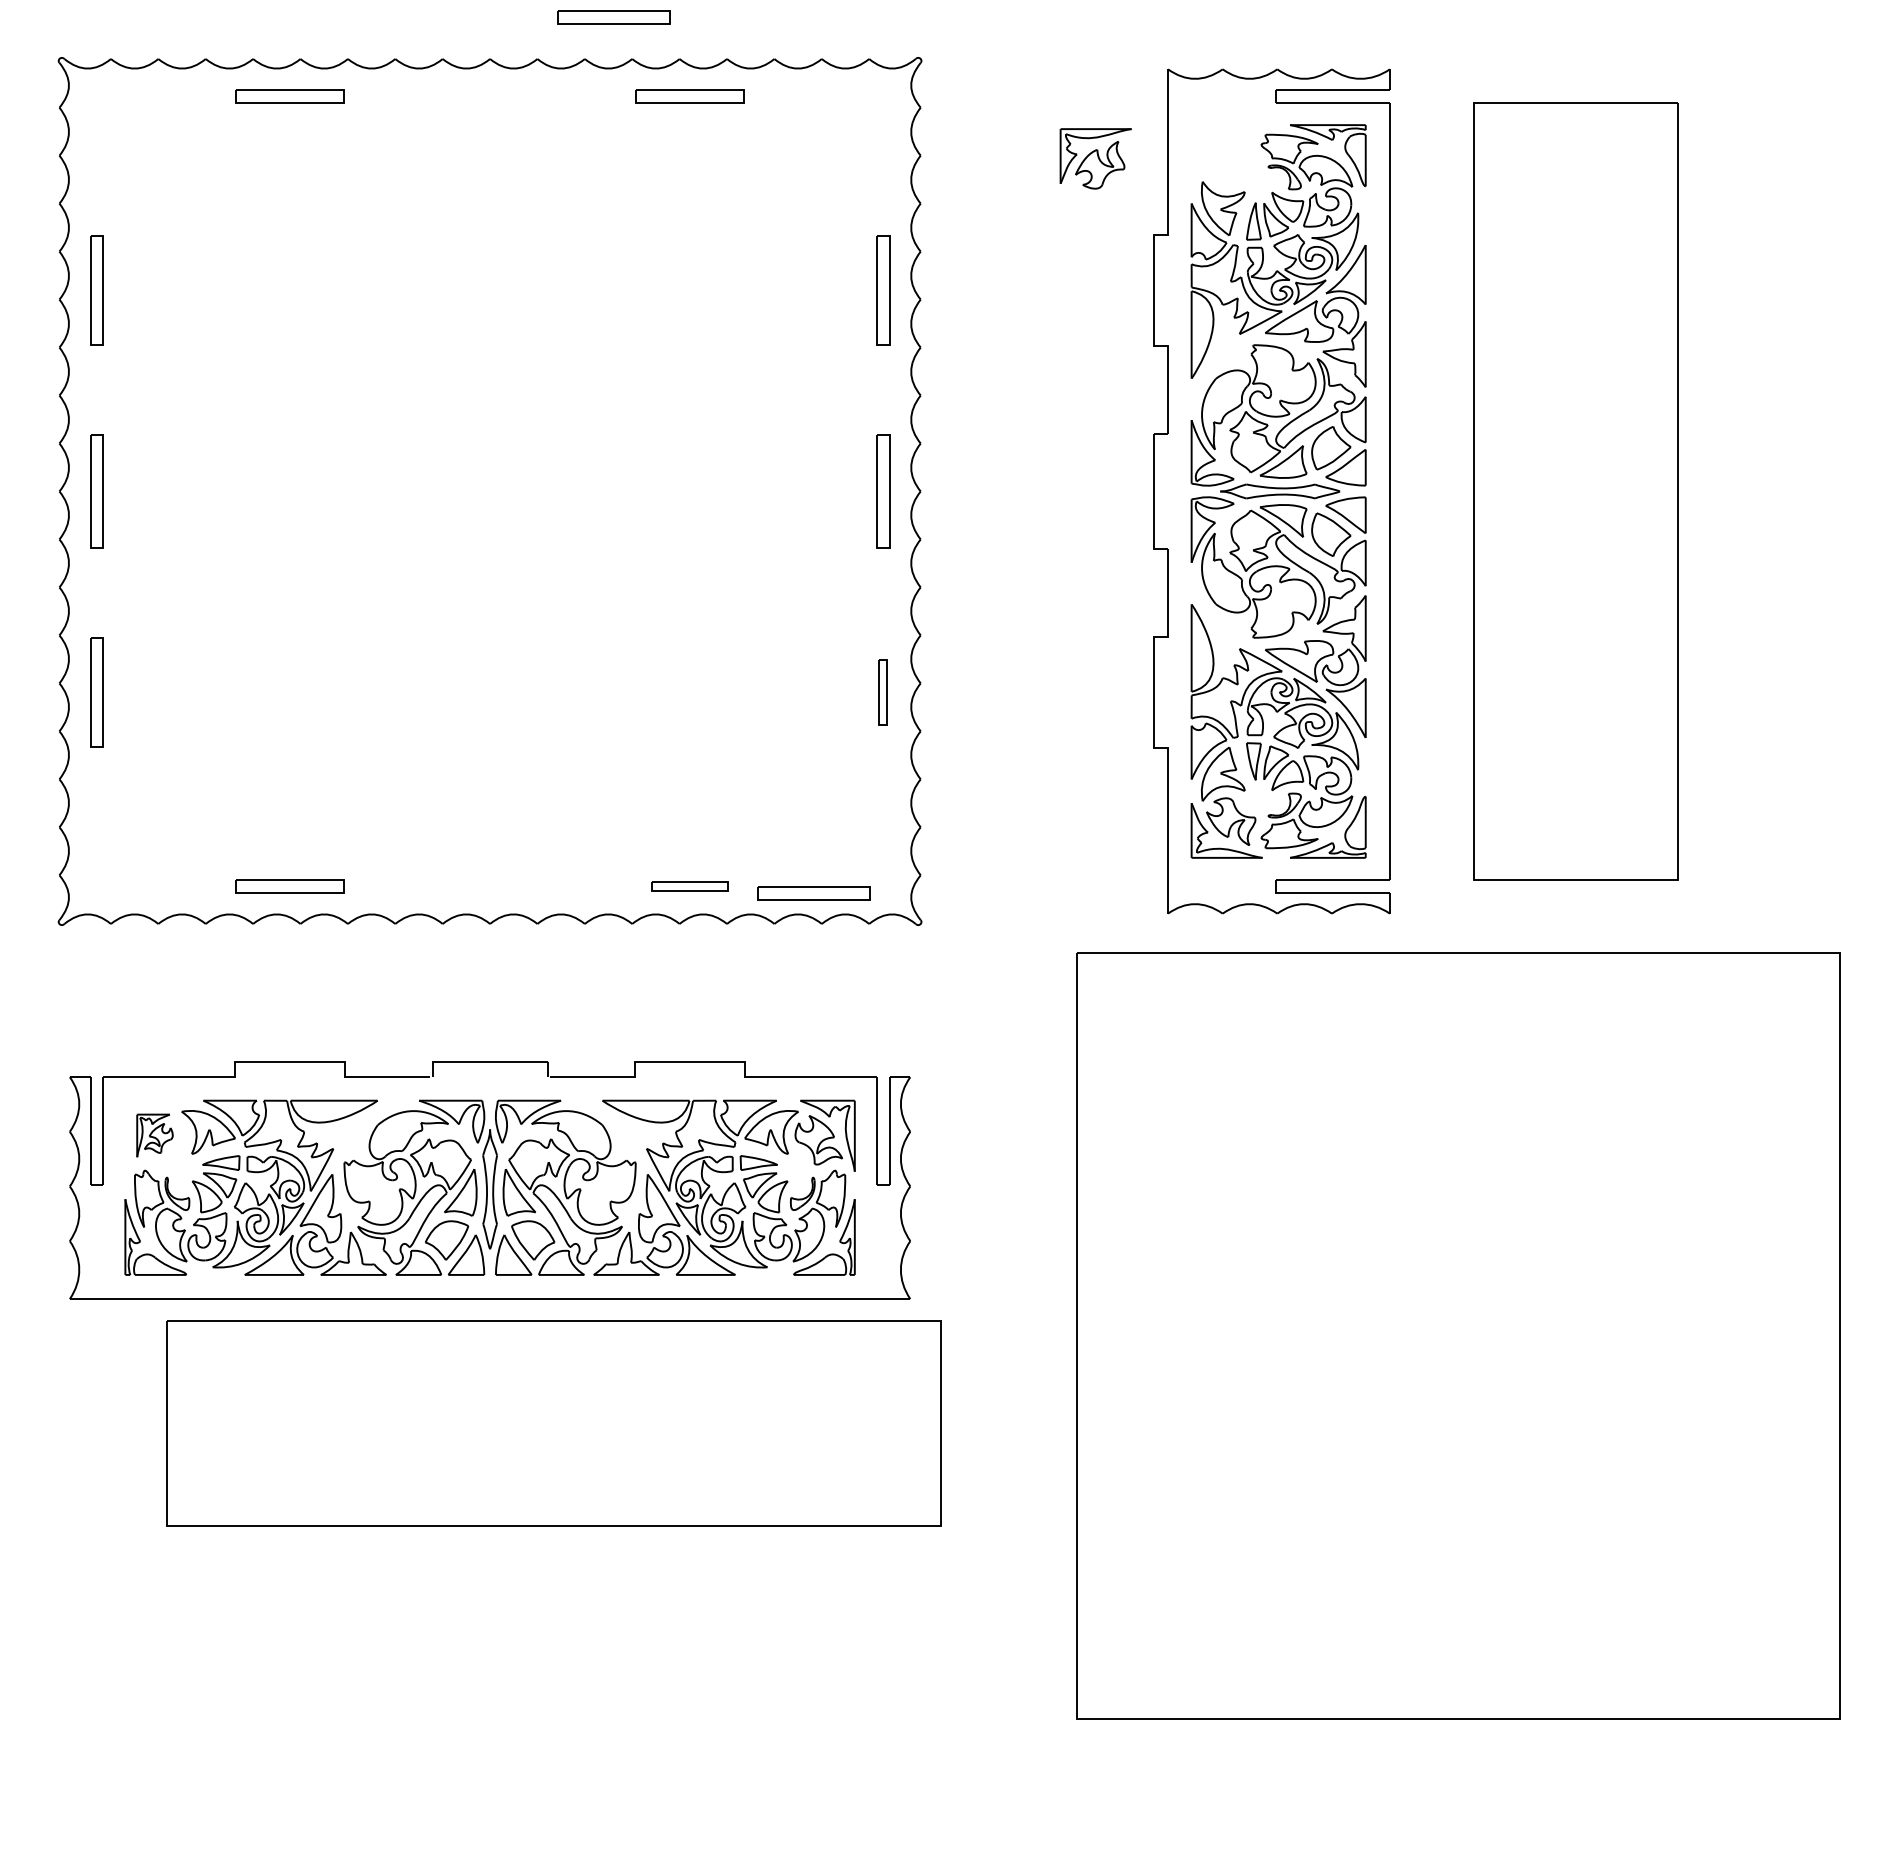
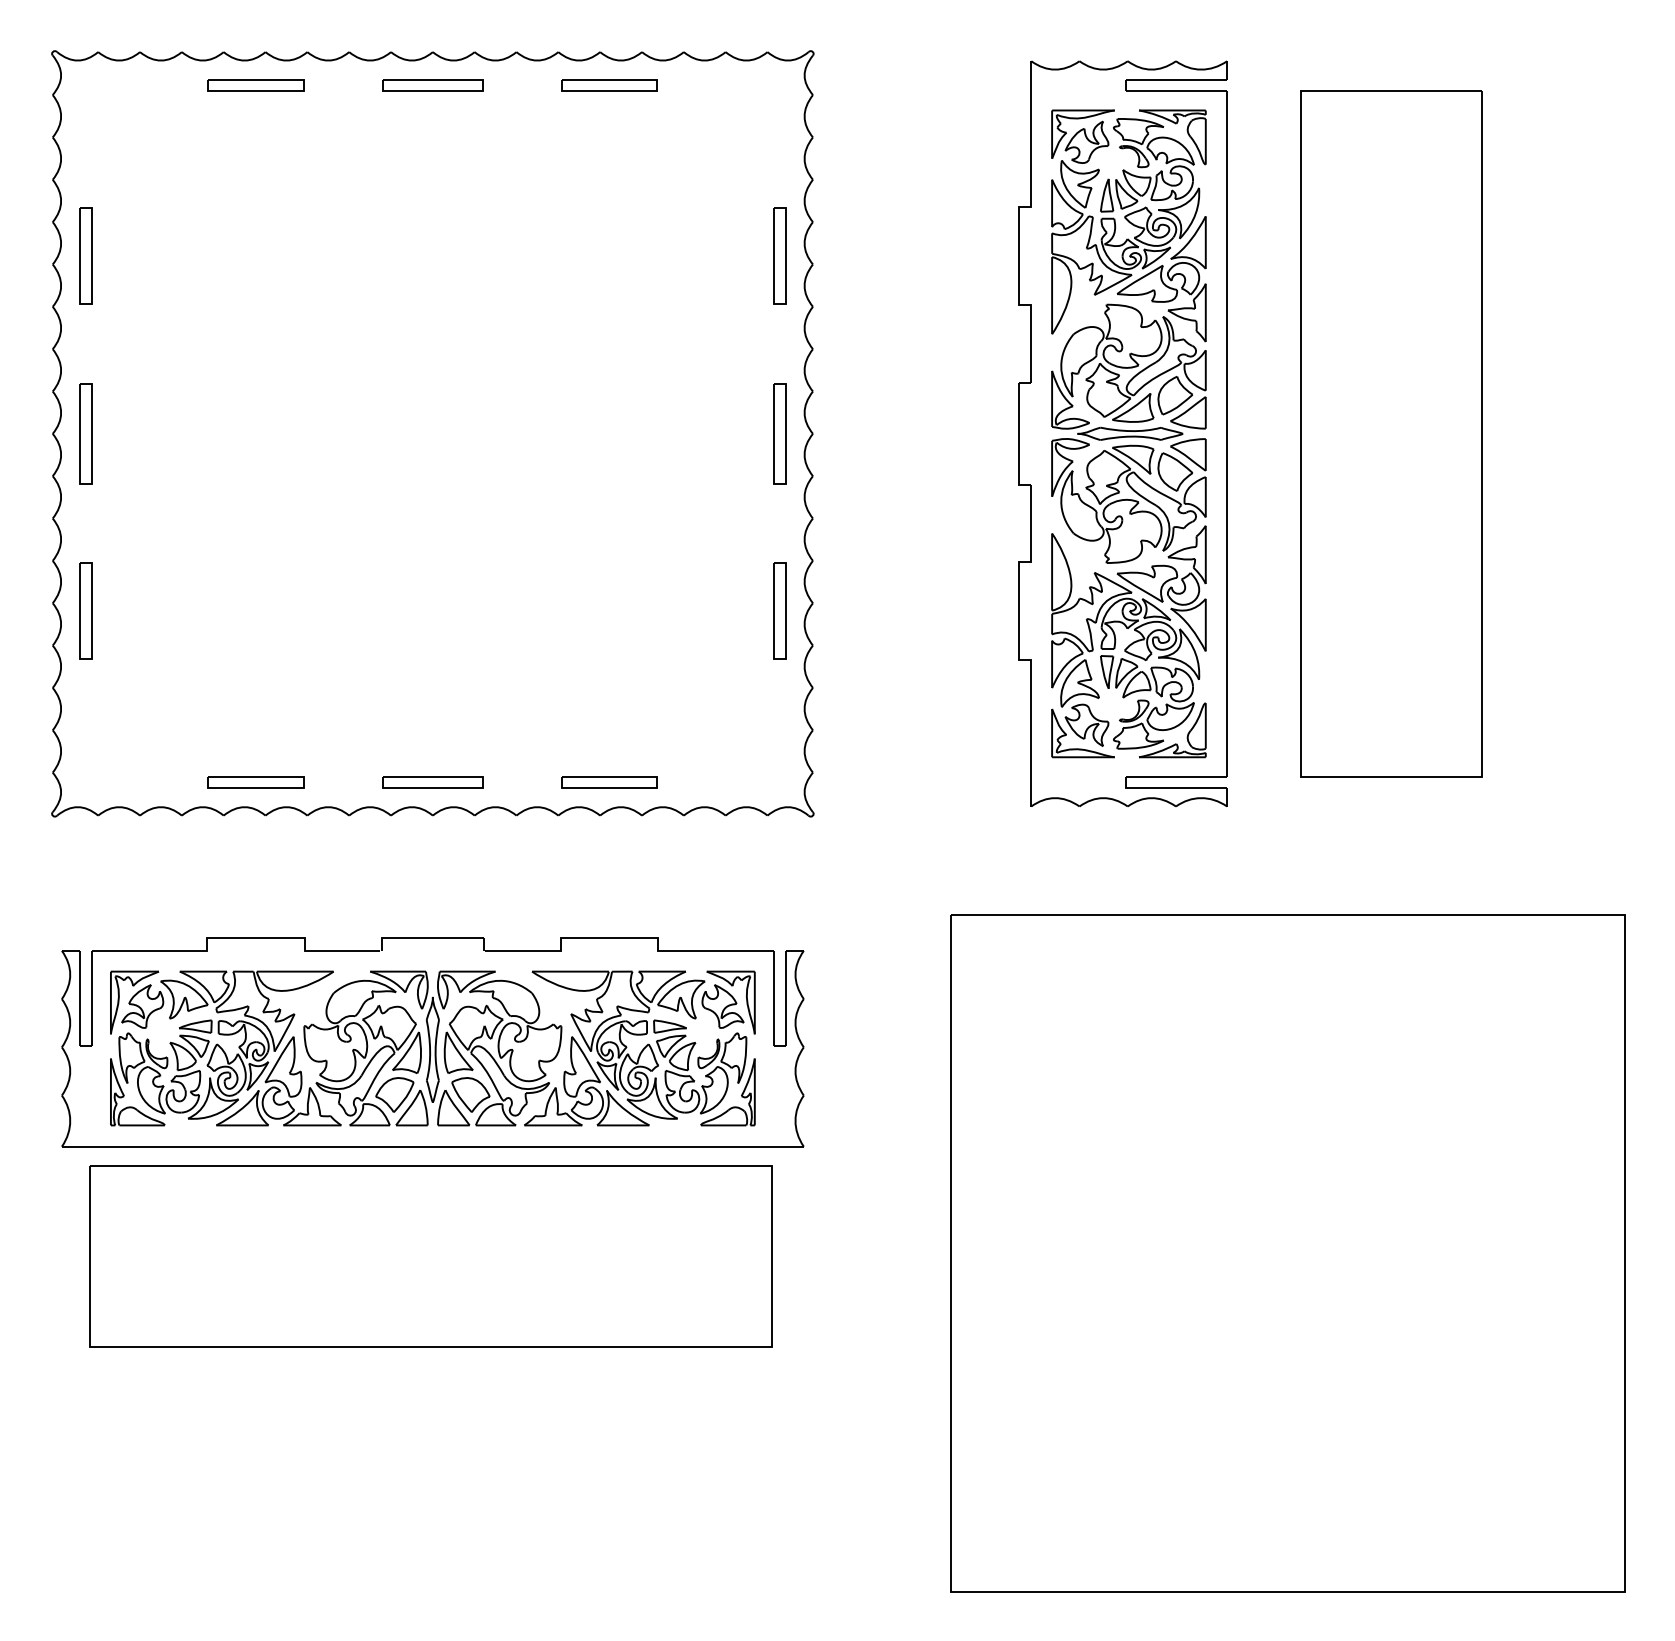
part: (613, 17) -> (432, 85), moved
part: (1095, 158) -> (1082, 136), moved
part: (883, 692) -> (780, 611), size x1.67
part: (689, 886) -> (608, 782), size x1.43
part: (813, 893) -> (432, 782), moved
part: (154, 1135) -> (136, 1002), size x1.67
part: (1458, 1335) -> (1287, 1253), moved
part: (553, 1423) -> (430, 1256), moved

